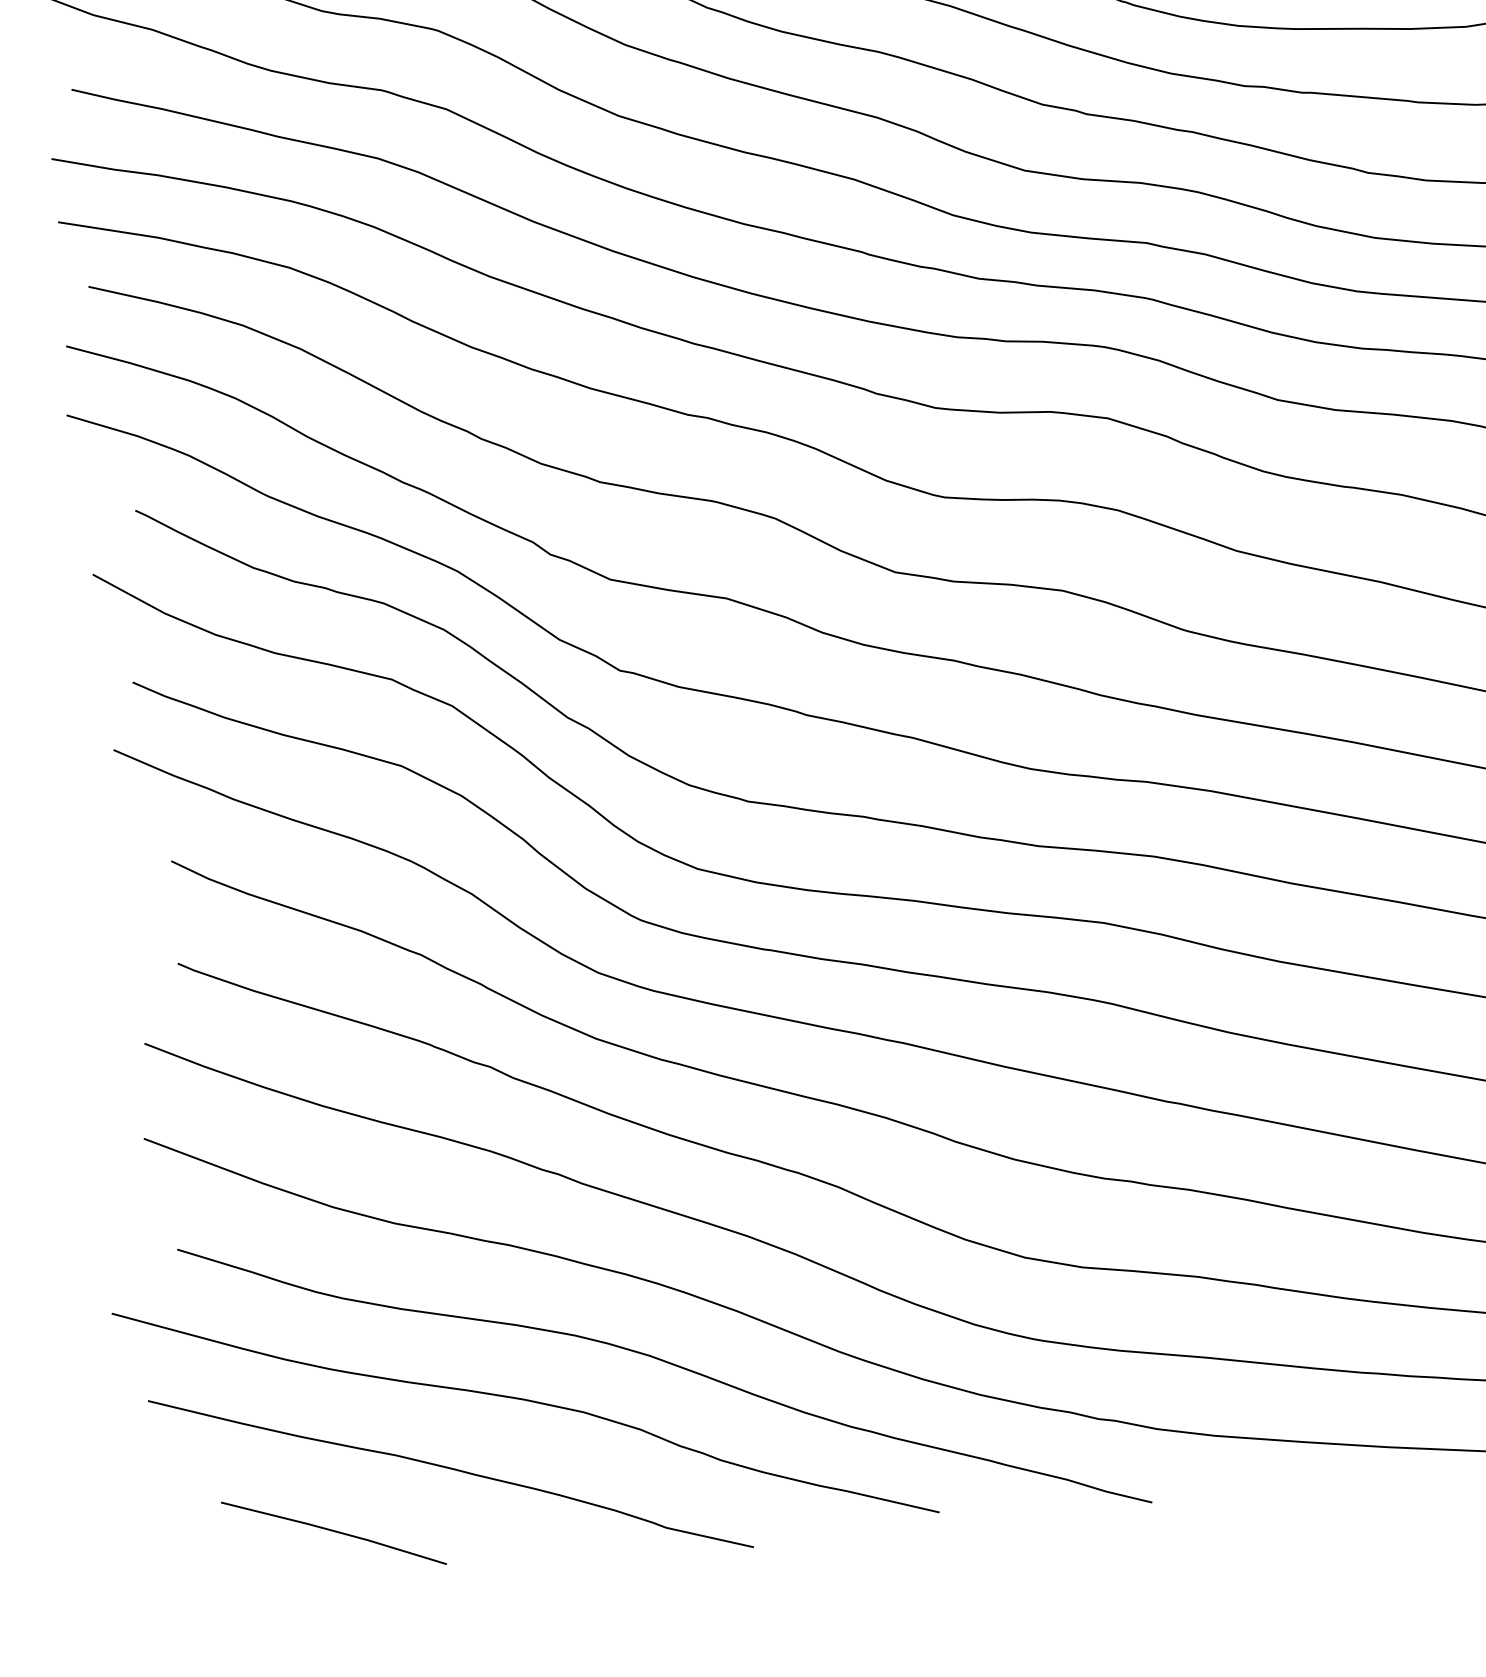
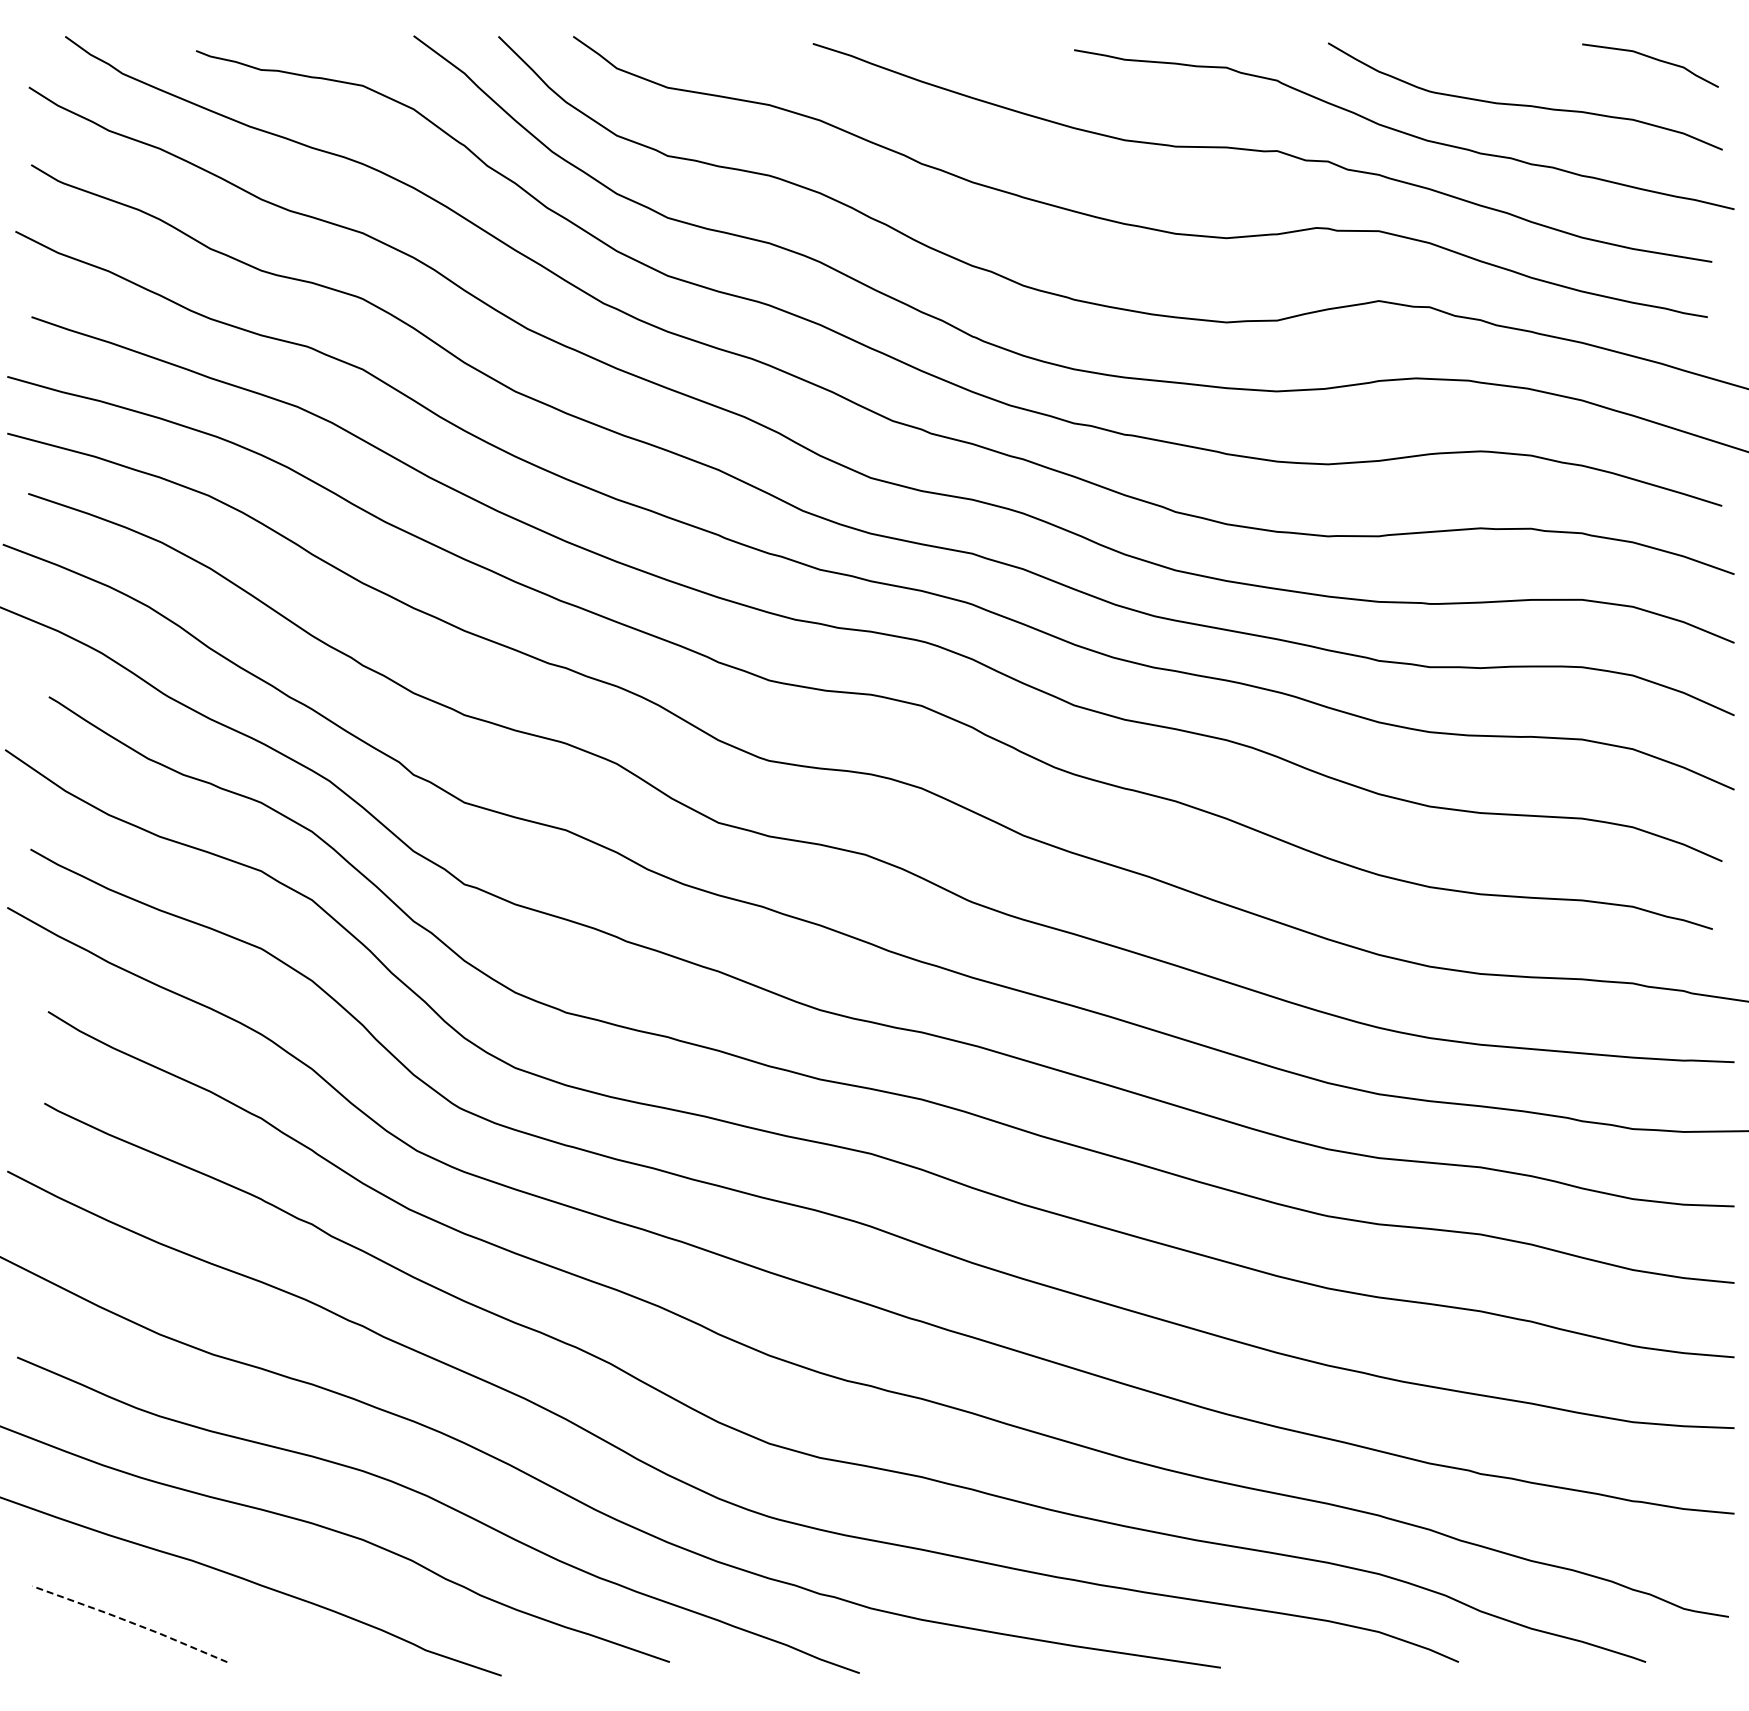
line: (334, 1531) -> (130, 1622), solid -> dashed

